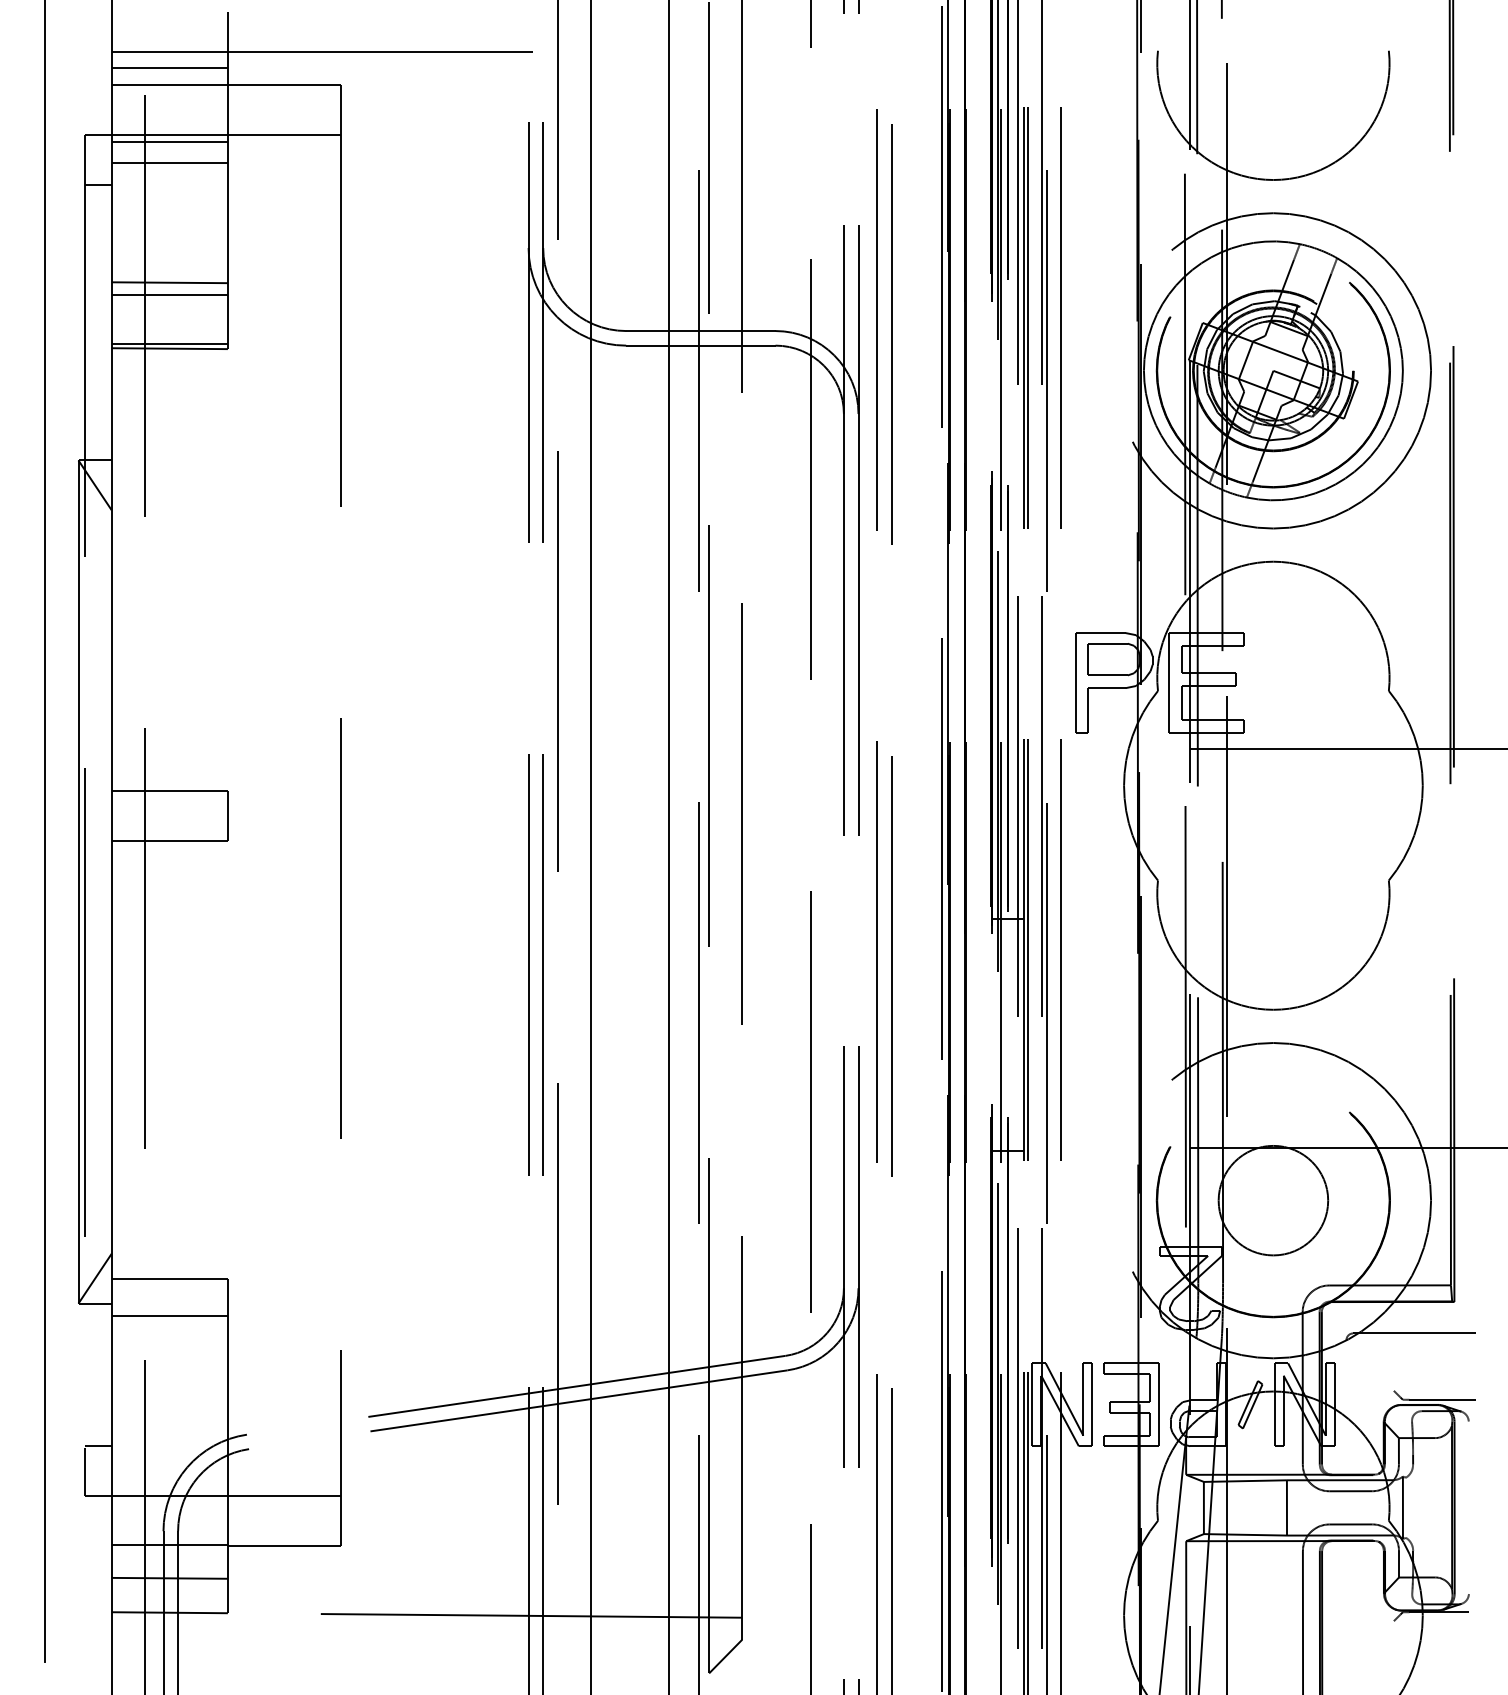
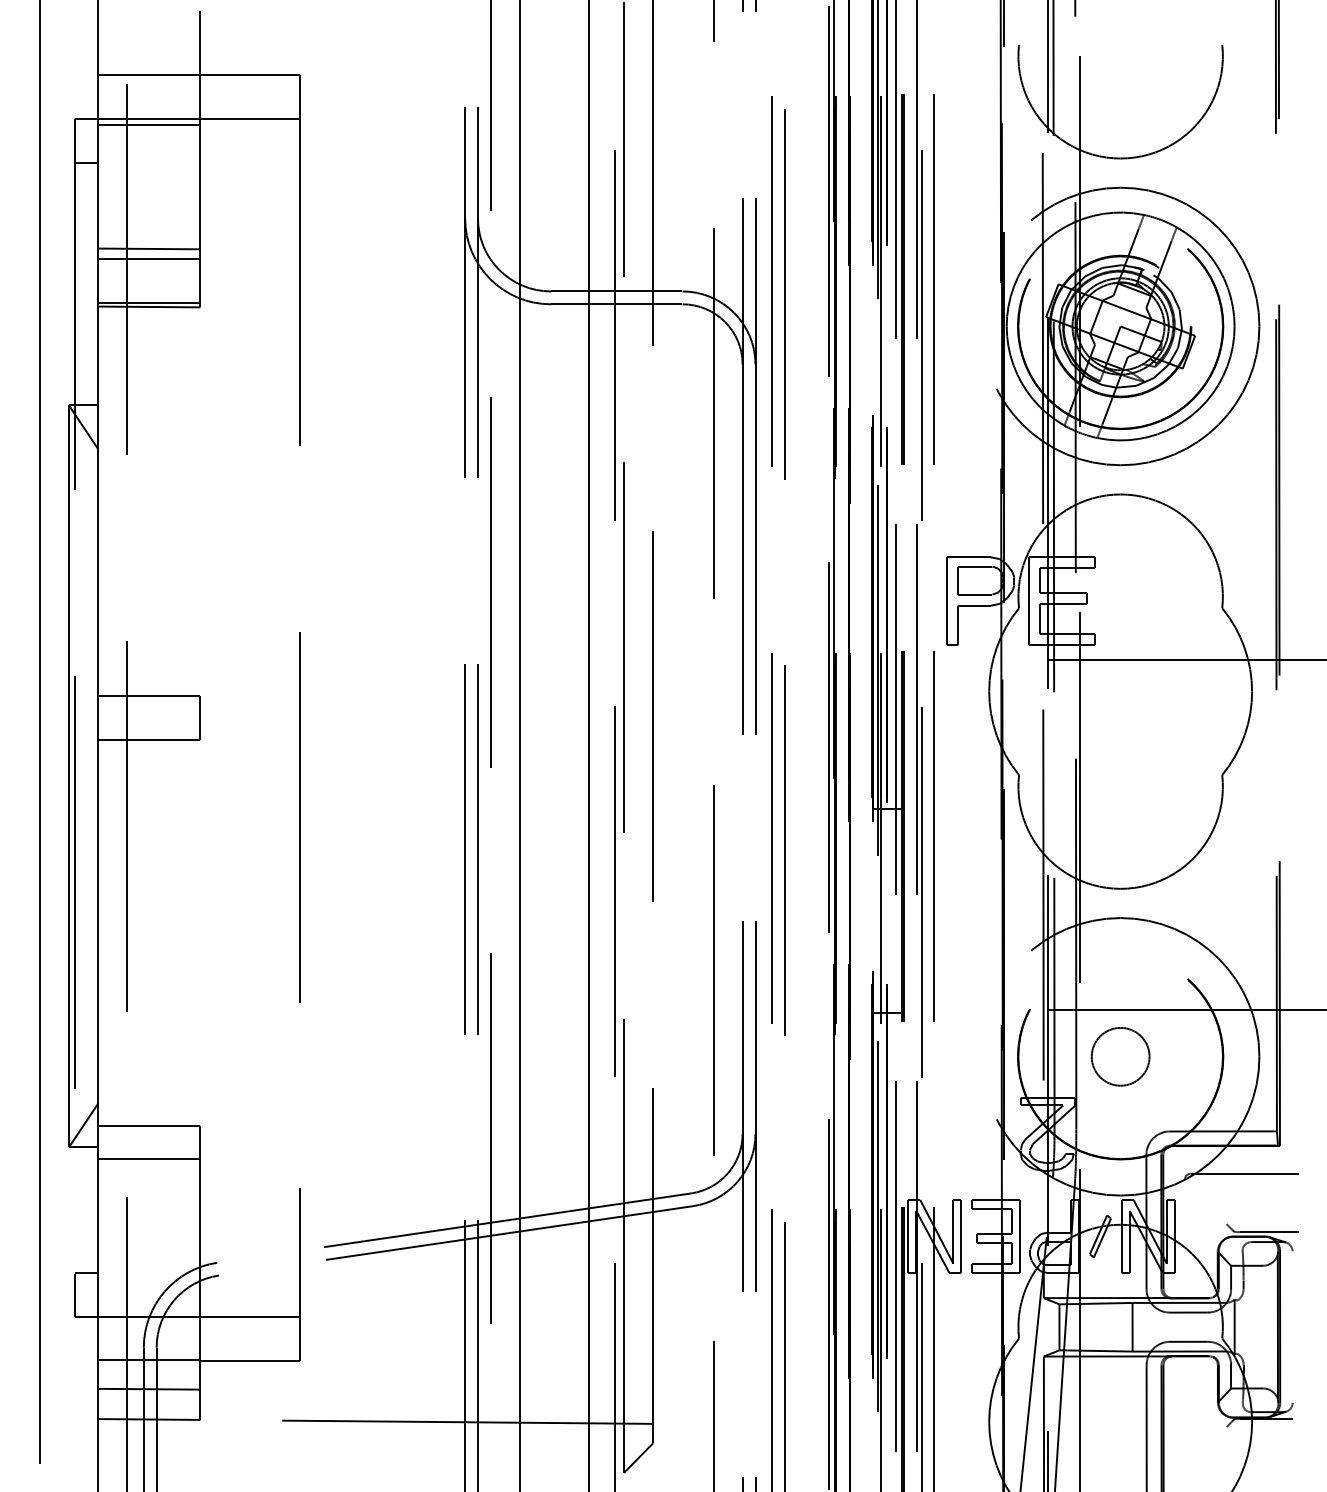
line: (326, 52) -> (287, 46), removed
line: (169, 68) -> (149, 60), removed
line: (169, 162) -> (149, 143), removed
circle: (1273, 1200) -> (1120, 1056), size x0.6

